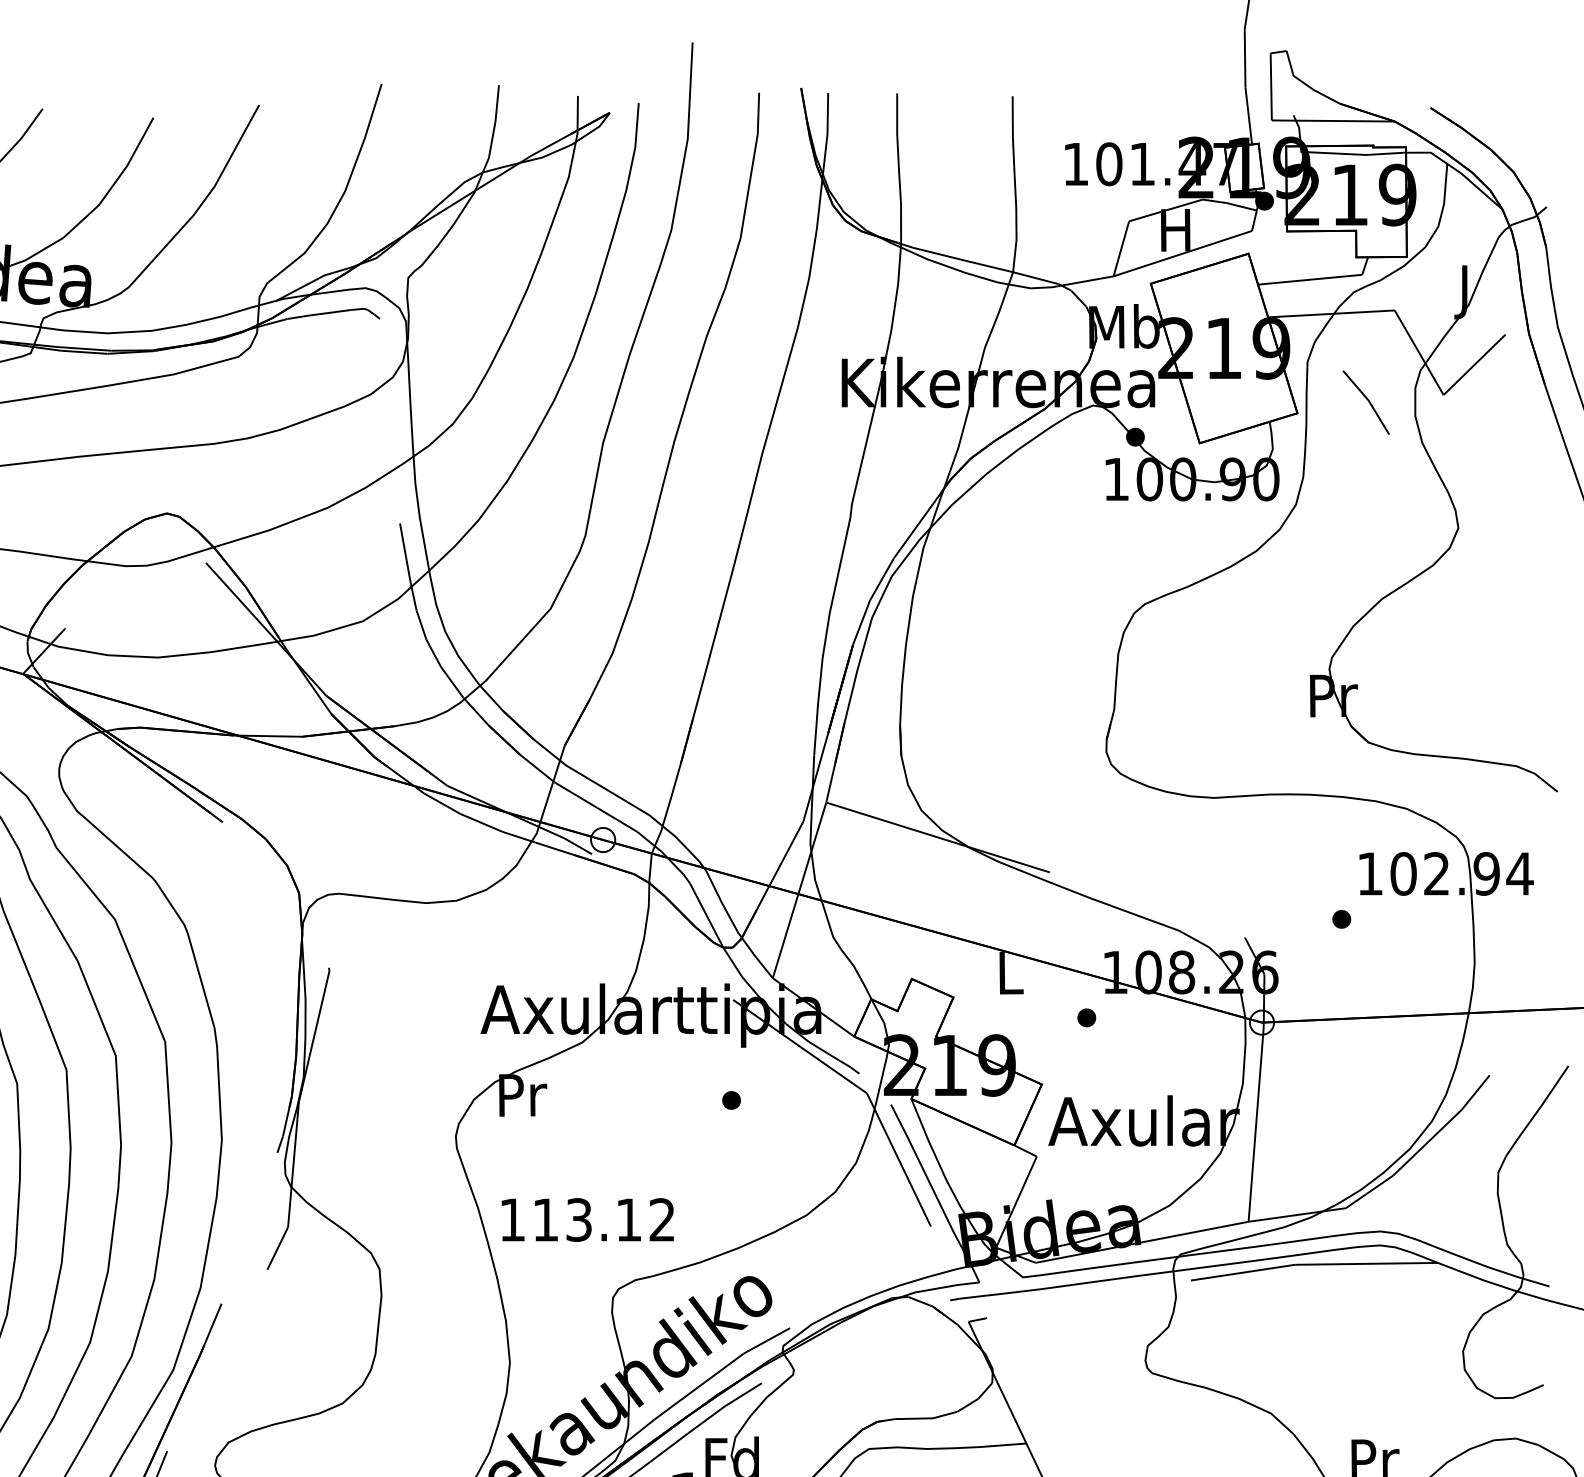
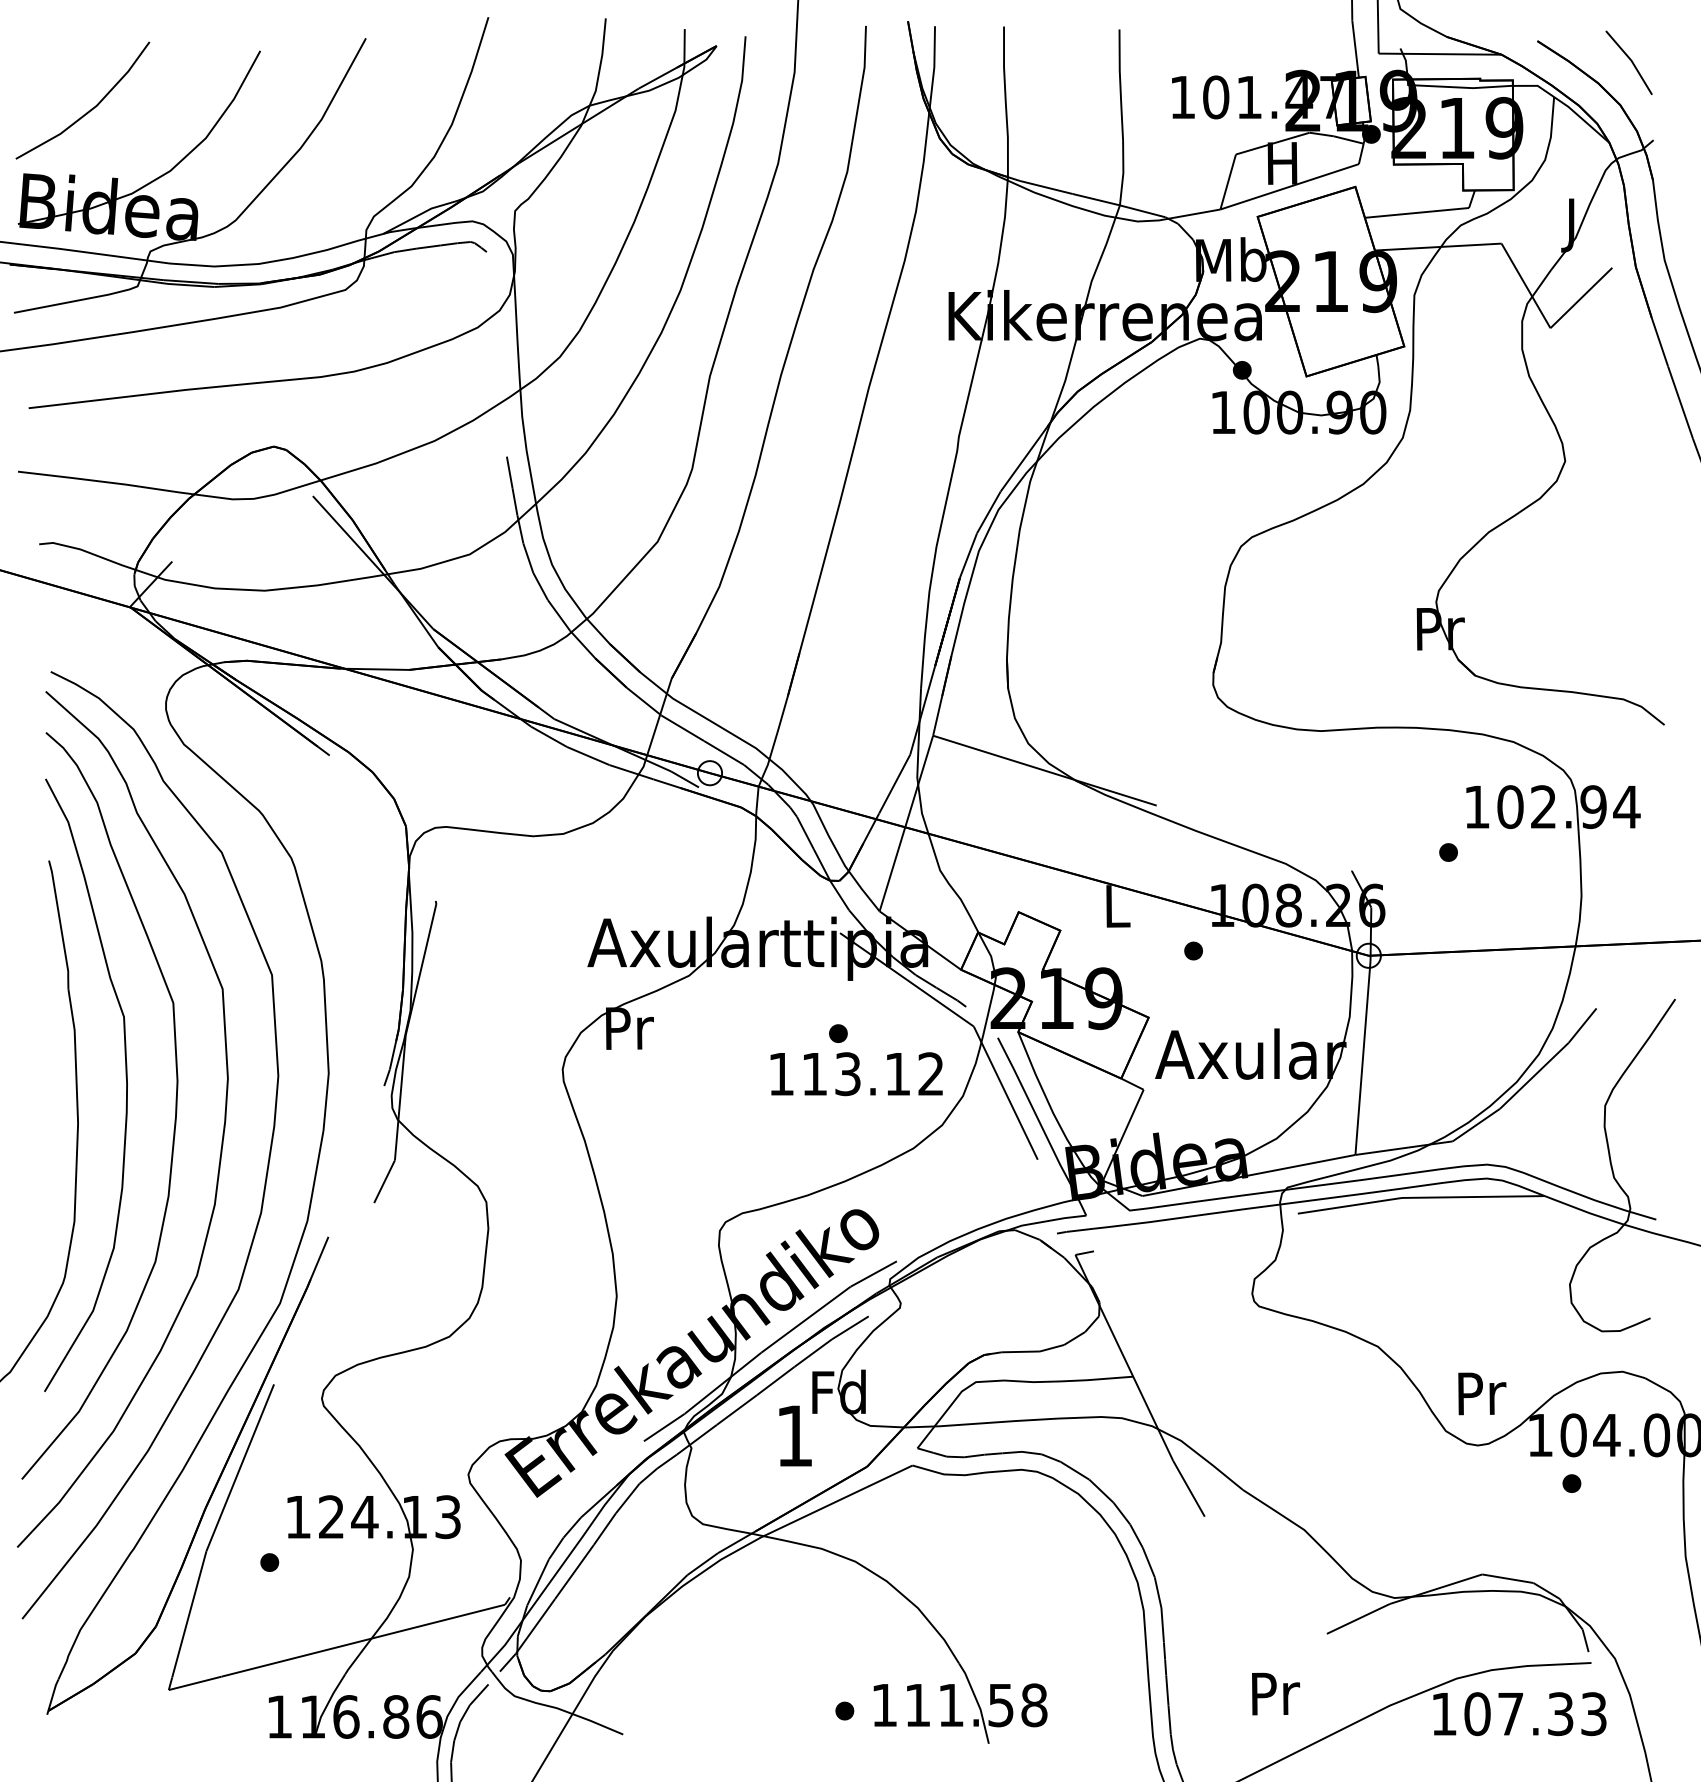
line: (1367, 401) -> (1630, 61), moved
text: (587, 1220) -> (856, 1074), moved

